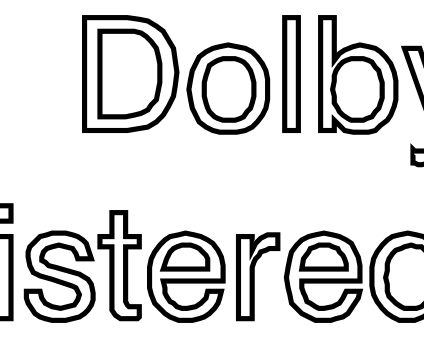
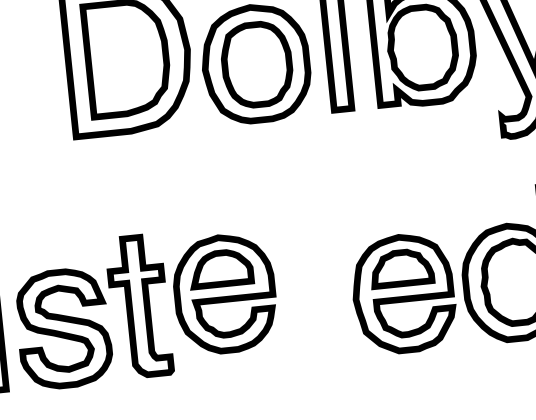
part: (186, 276) -> (225, 293), moved
part: (258, 276) -> (319, 302), removed

